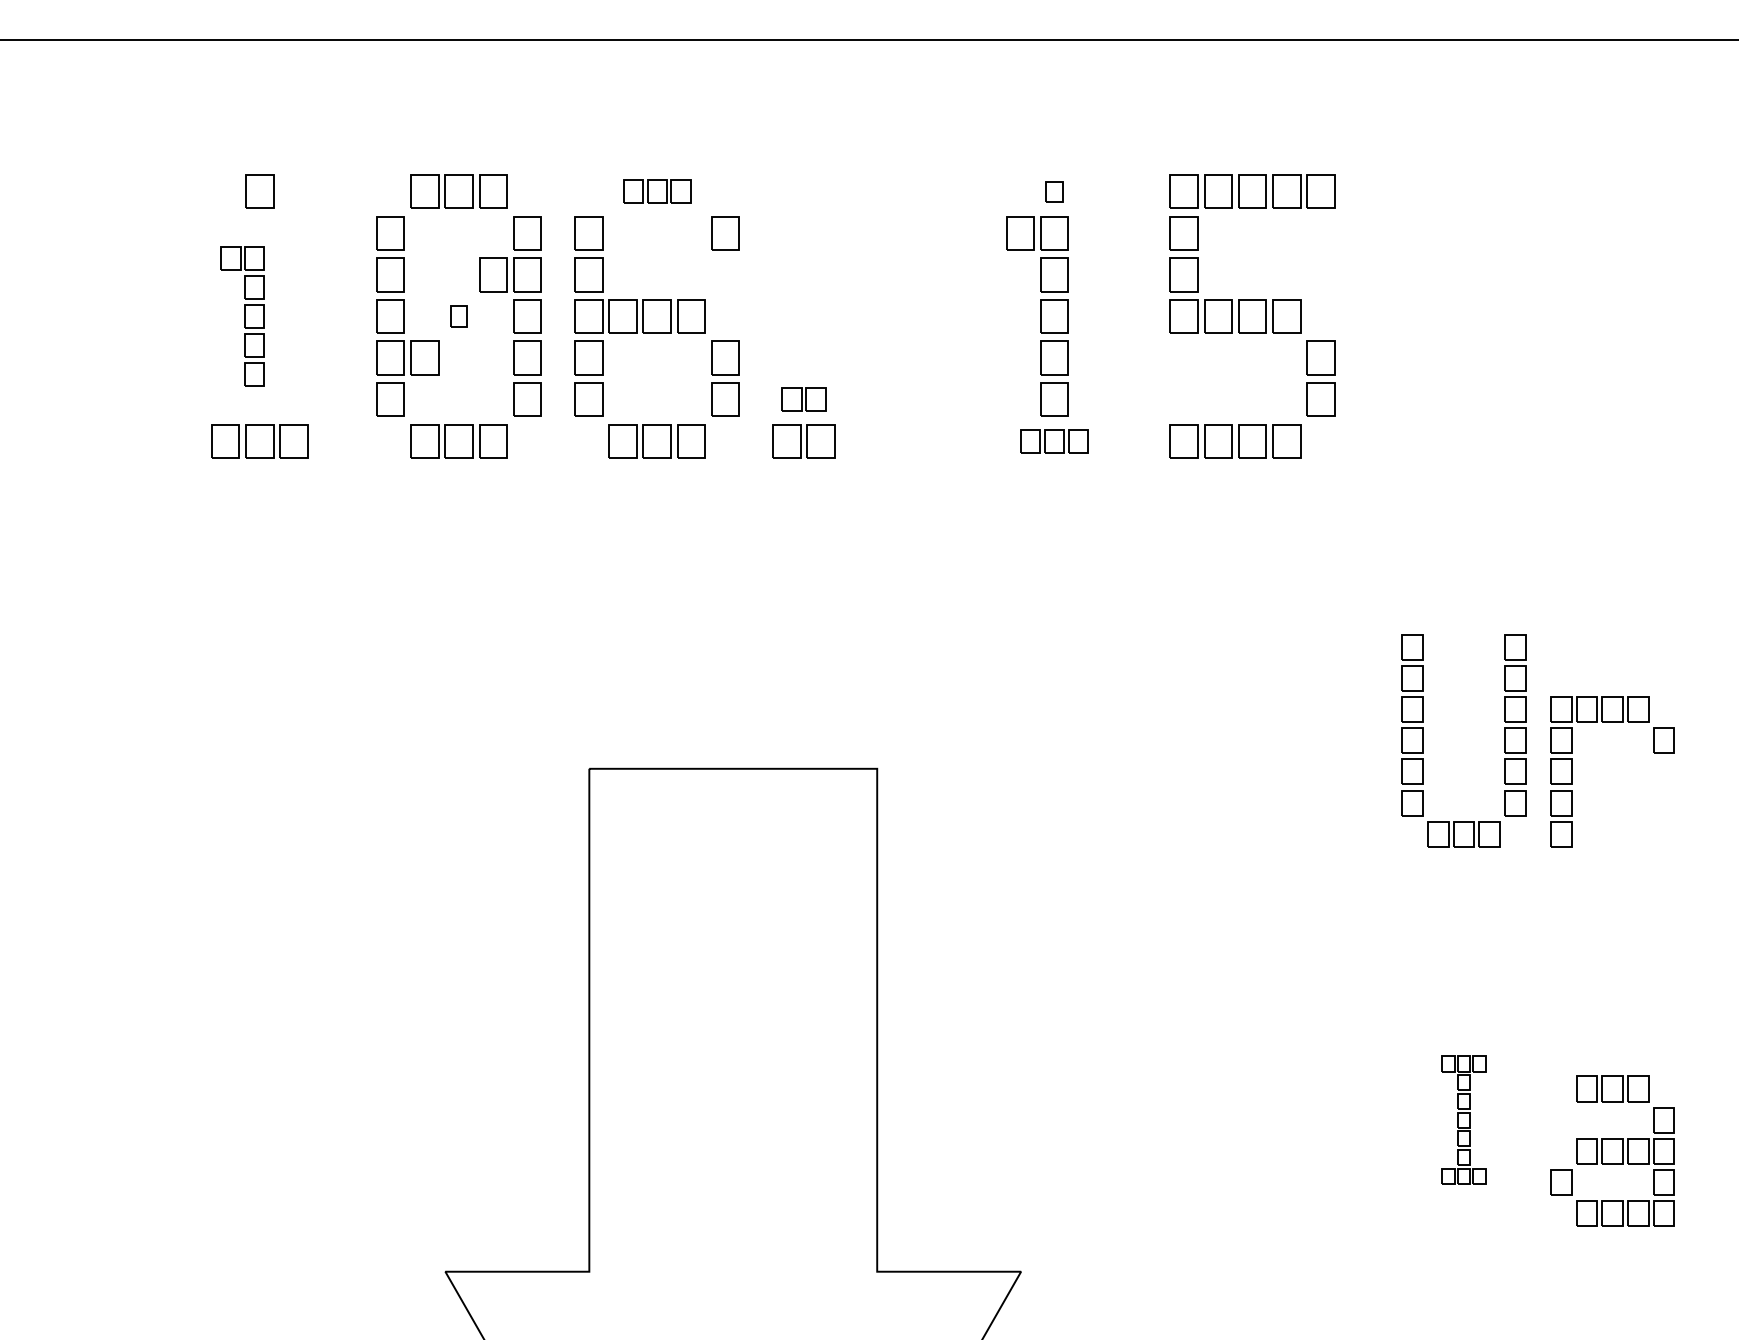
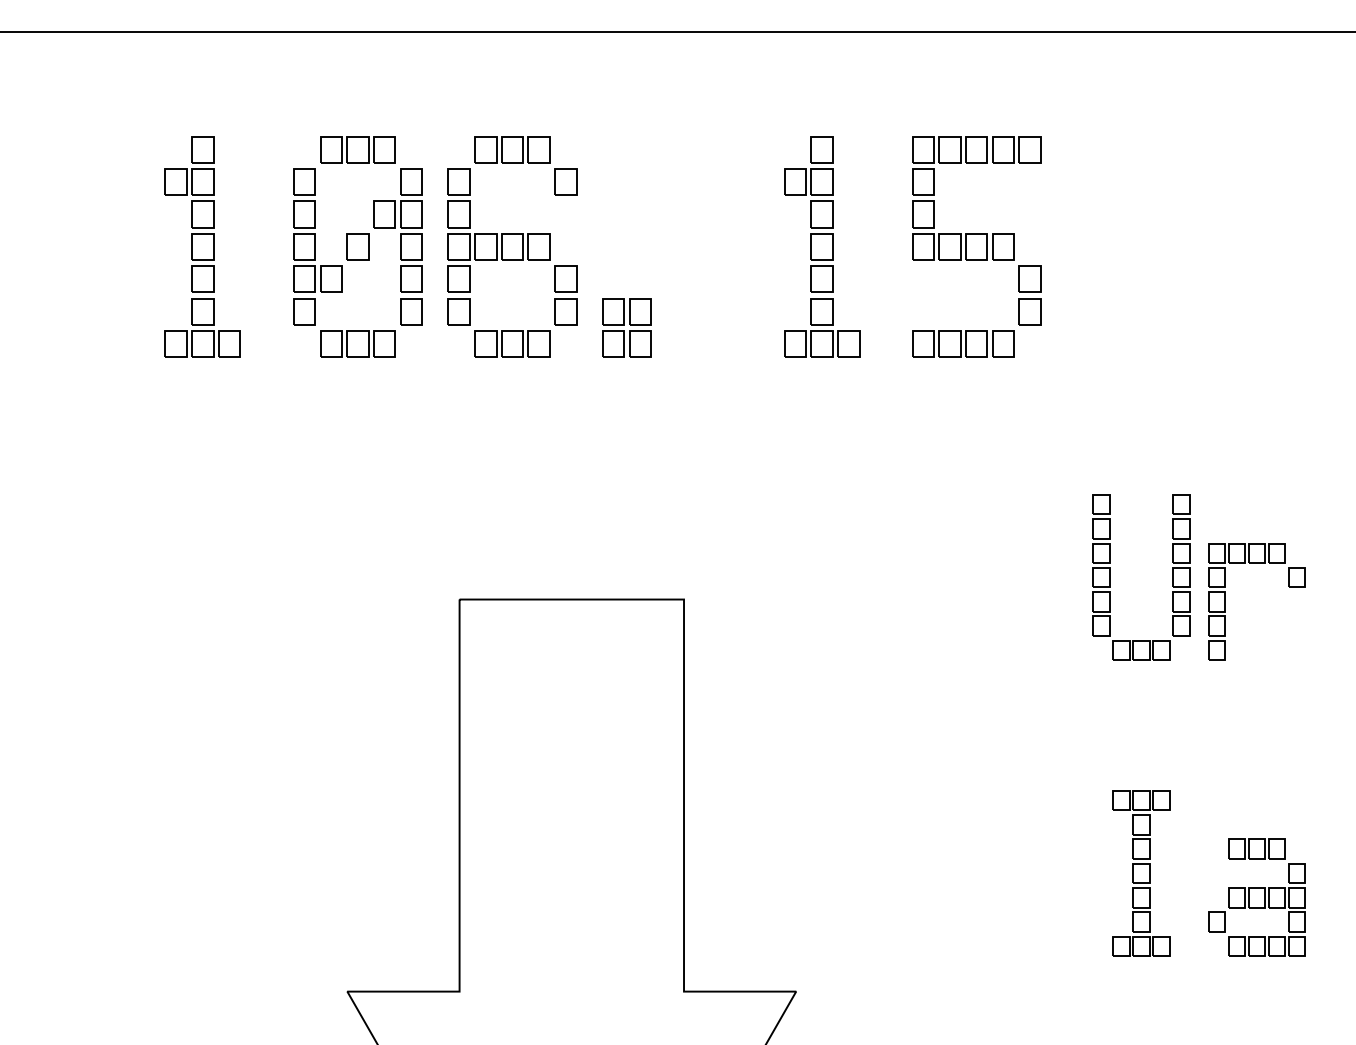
part: (656, 191) -> (511, 149), size x1.43
part: (1054, 191) -> (822, 149), size x1.67
part: (242, 316) -> (189, 246), size x1.43
part: (458, 316) -> (357, 246), size x1.67
part: (803, 399) -> (626, 311), size x1.43
part: (1054, 441) -> (822, 344), size x1.43
part: (1463, 1119) -> (1141, 872), size x1.67

